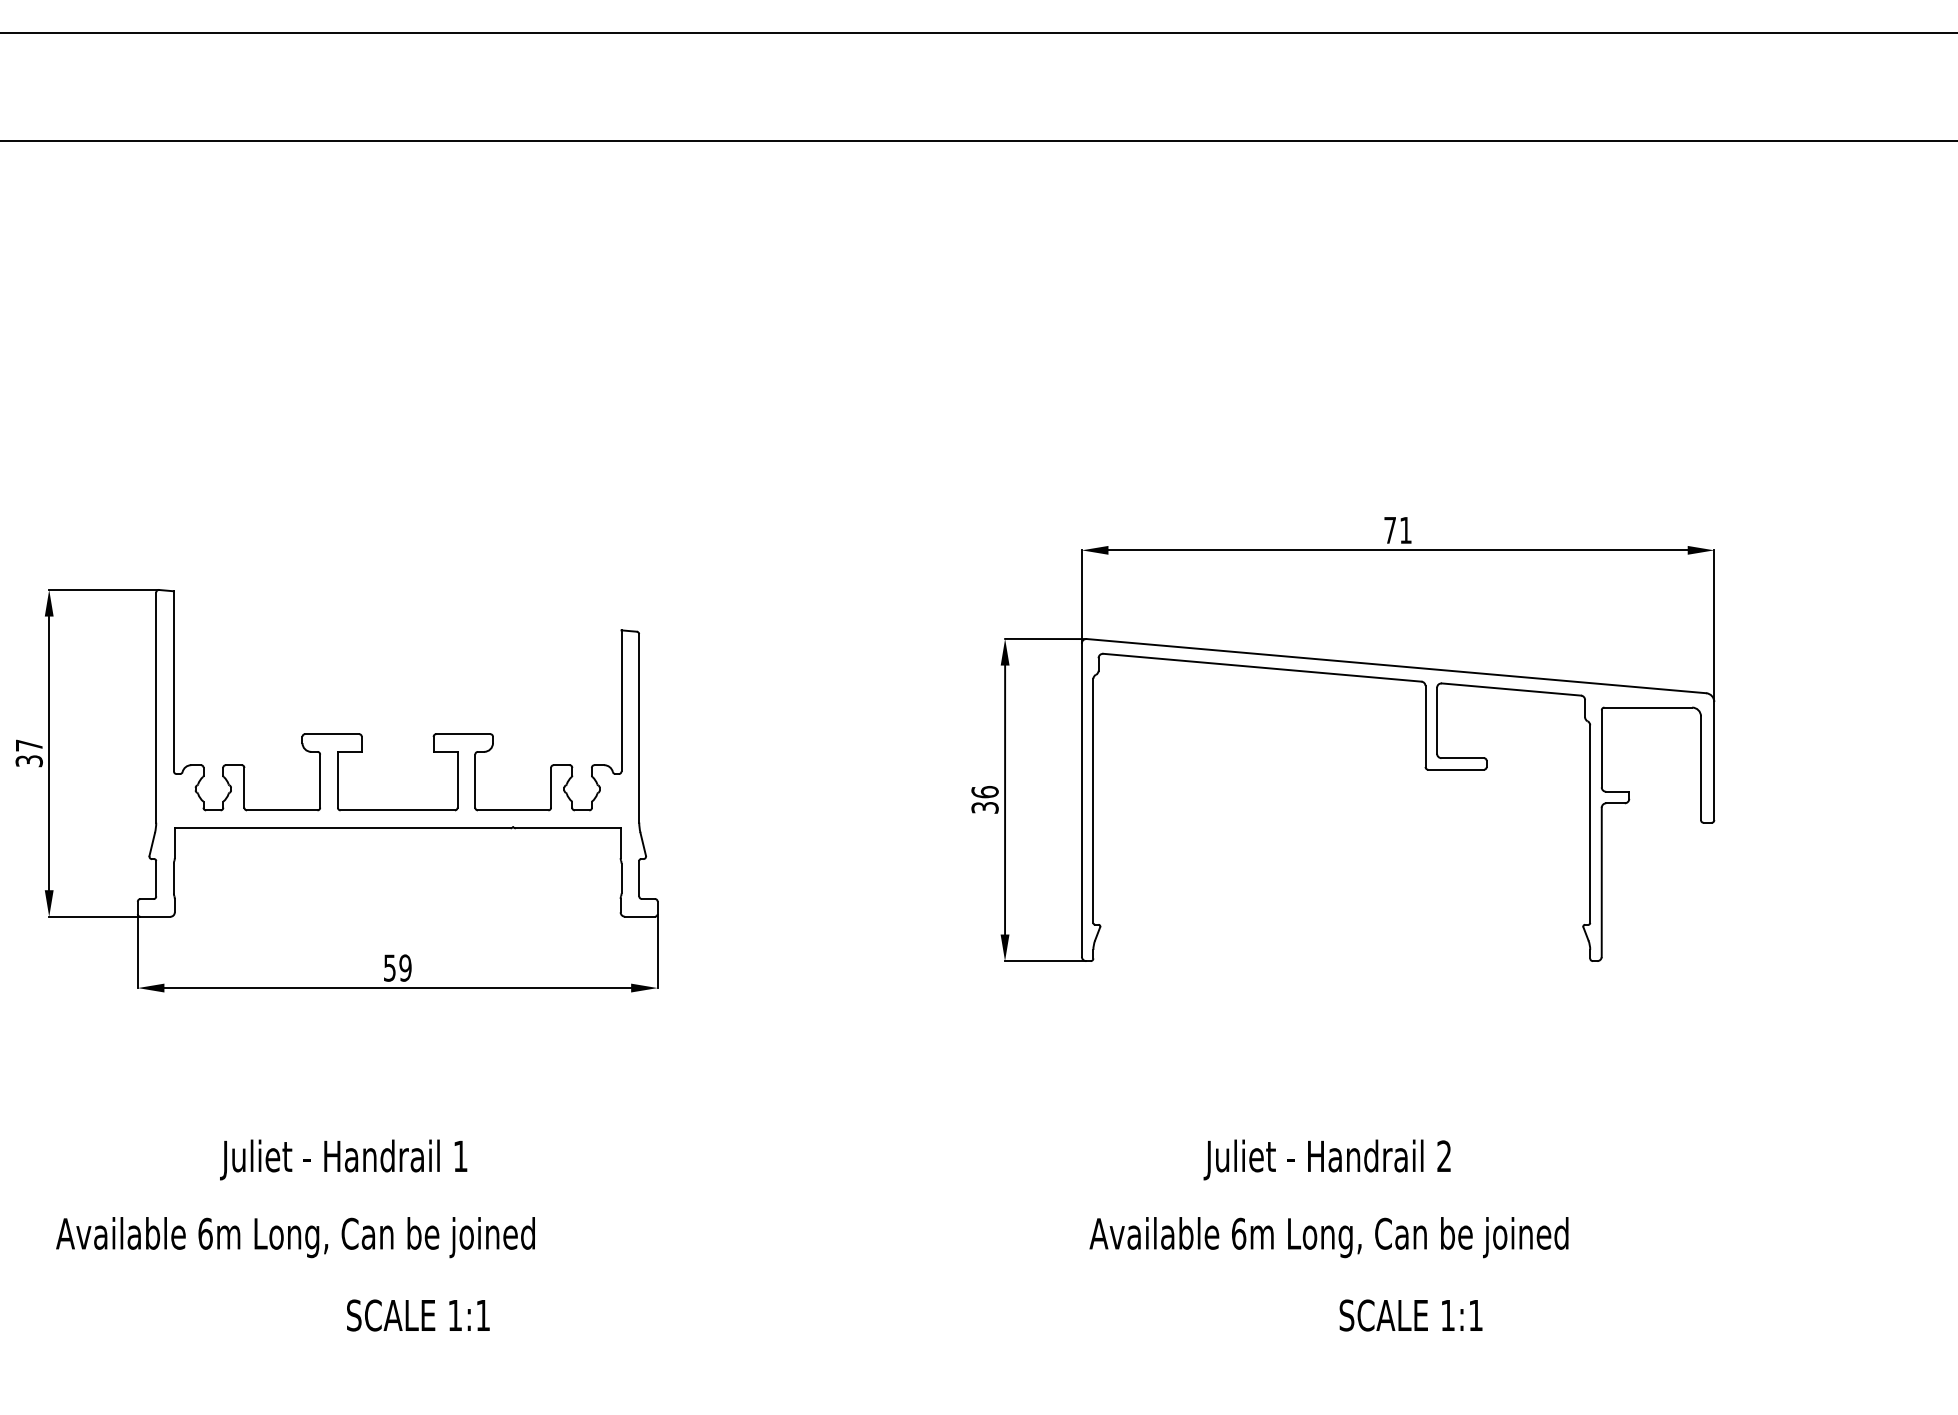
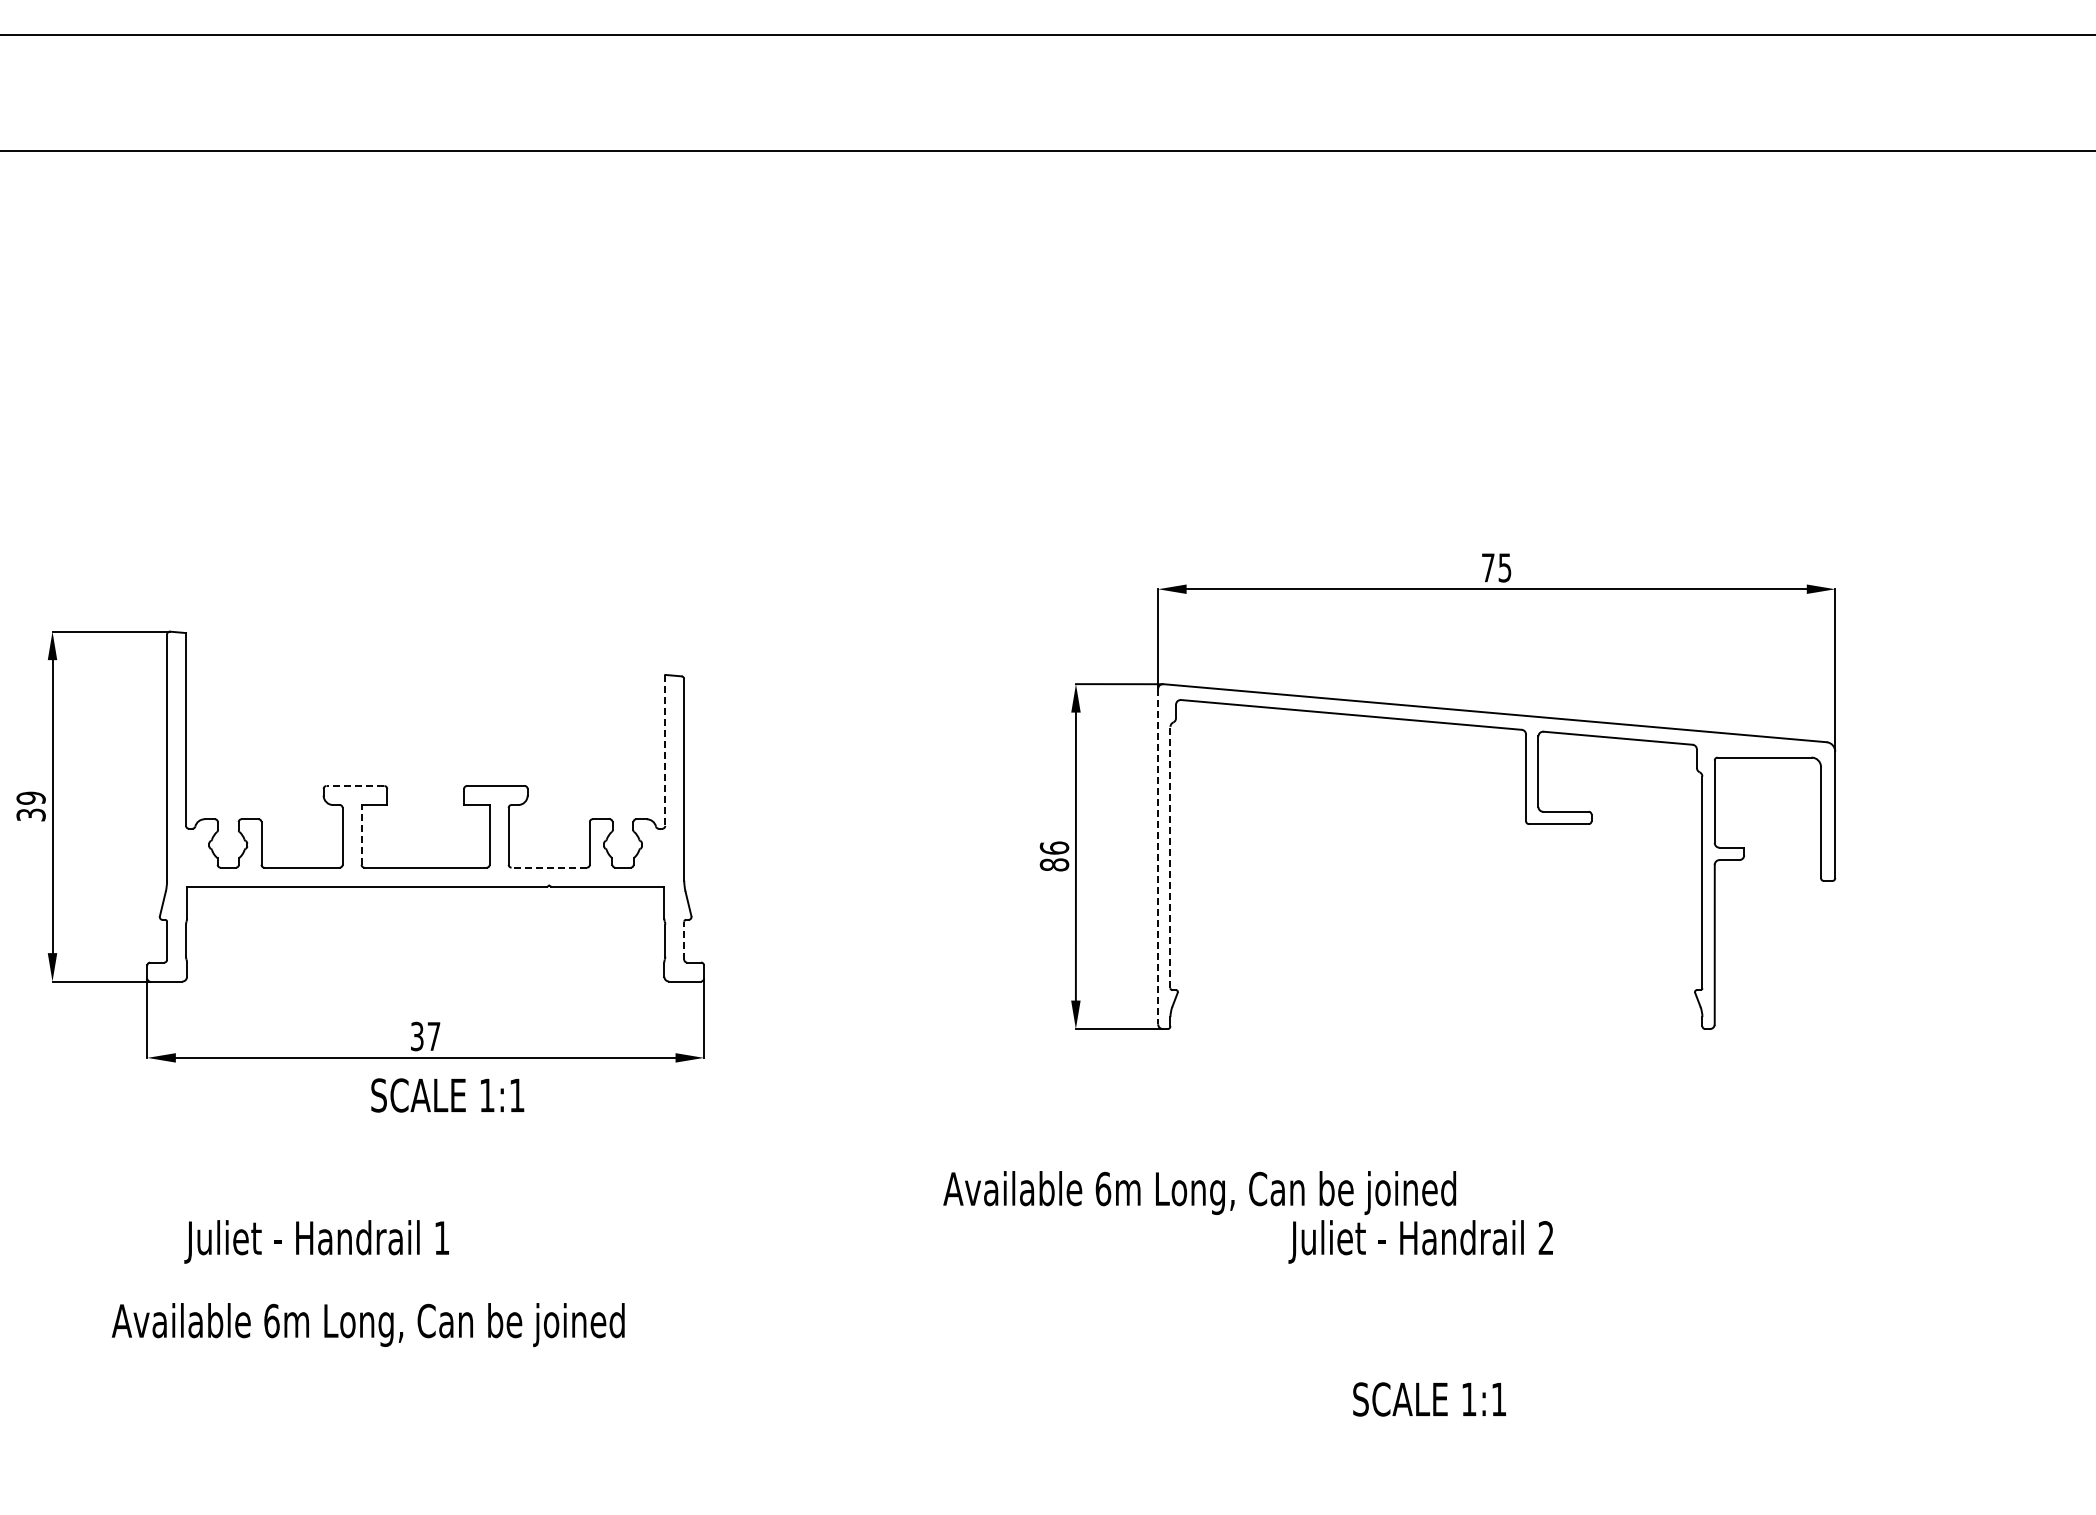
text: (1405, 530) -> (1504, 567), 71 -> 75
line: (621, 700) -> (665, 750), solid -> dashed
line: (332, 734) -> (355, 786), solid -> dashed
text: (28, 744) -> (30, 797), 37 -> 39
line: (337, 779) -> (361, 834), solid -> dashed
line: (1082, 799) -> (1158, 856), solid -> dashed
line: (1093, 800) -> (1170, 857), solid -> dashed
text: (985, 807) -> (1054, 864), 36 -> 86
line: (513, 810) -> (549, 867), solid -> dashed
line: (639, 878) -> (684, 940), solid -> dashed
text: (397, 968) -> (425, 1036), 59 -> 37
text: (343, 1159) -> (316, 1241), moved
text: (294, 1237) -> (367, 1324), moved
text: (1328, 1237) -> (1199, 1192), moved
text: (418, 1315) -> (447, 1095), moved
text: (1410, 1315) -> (1429, 1399), moved

